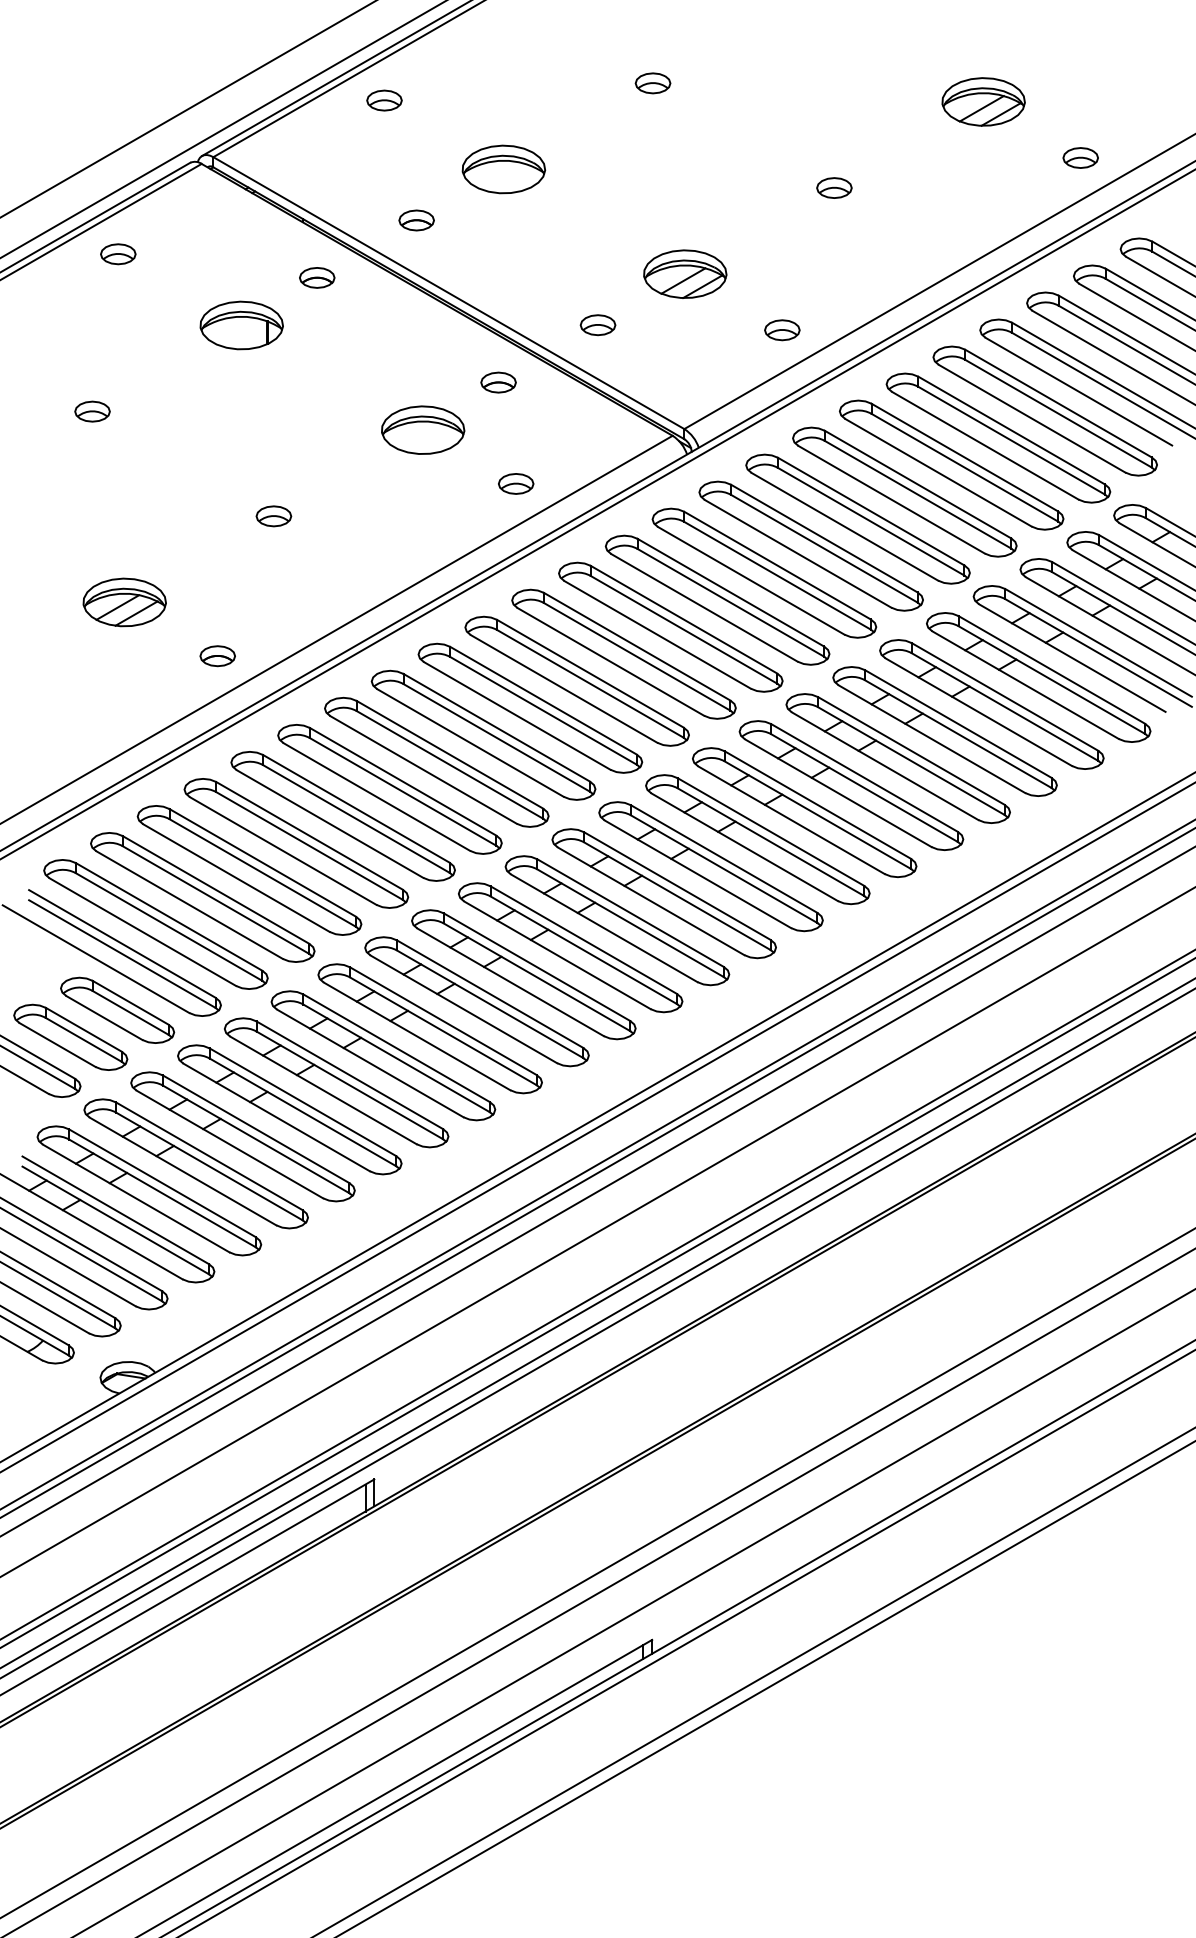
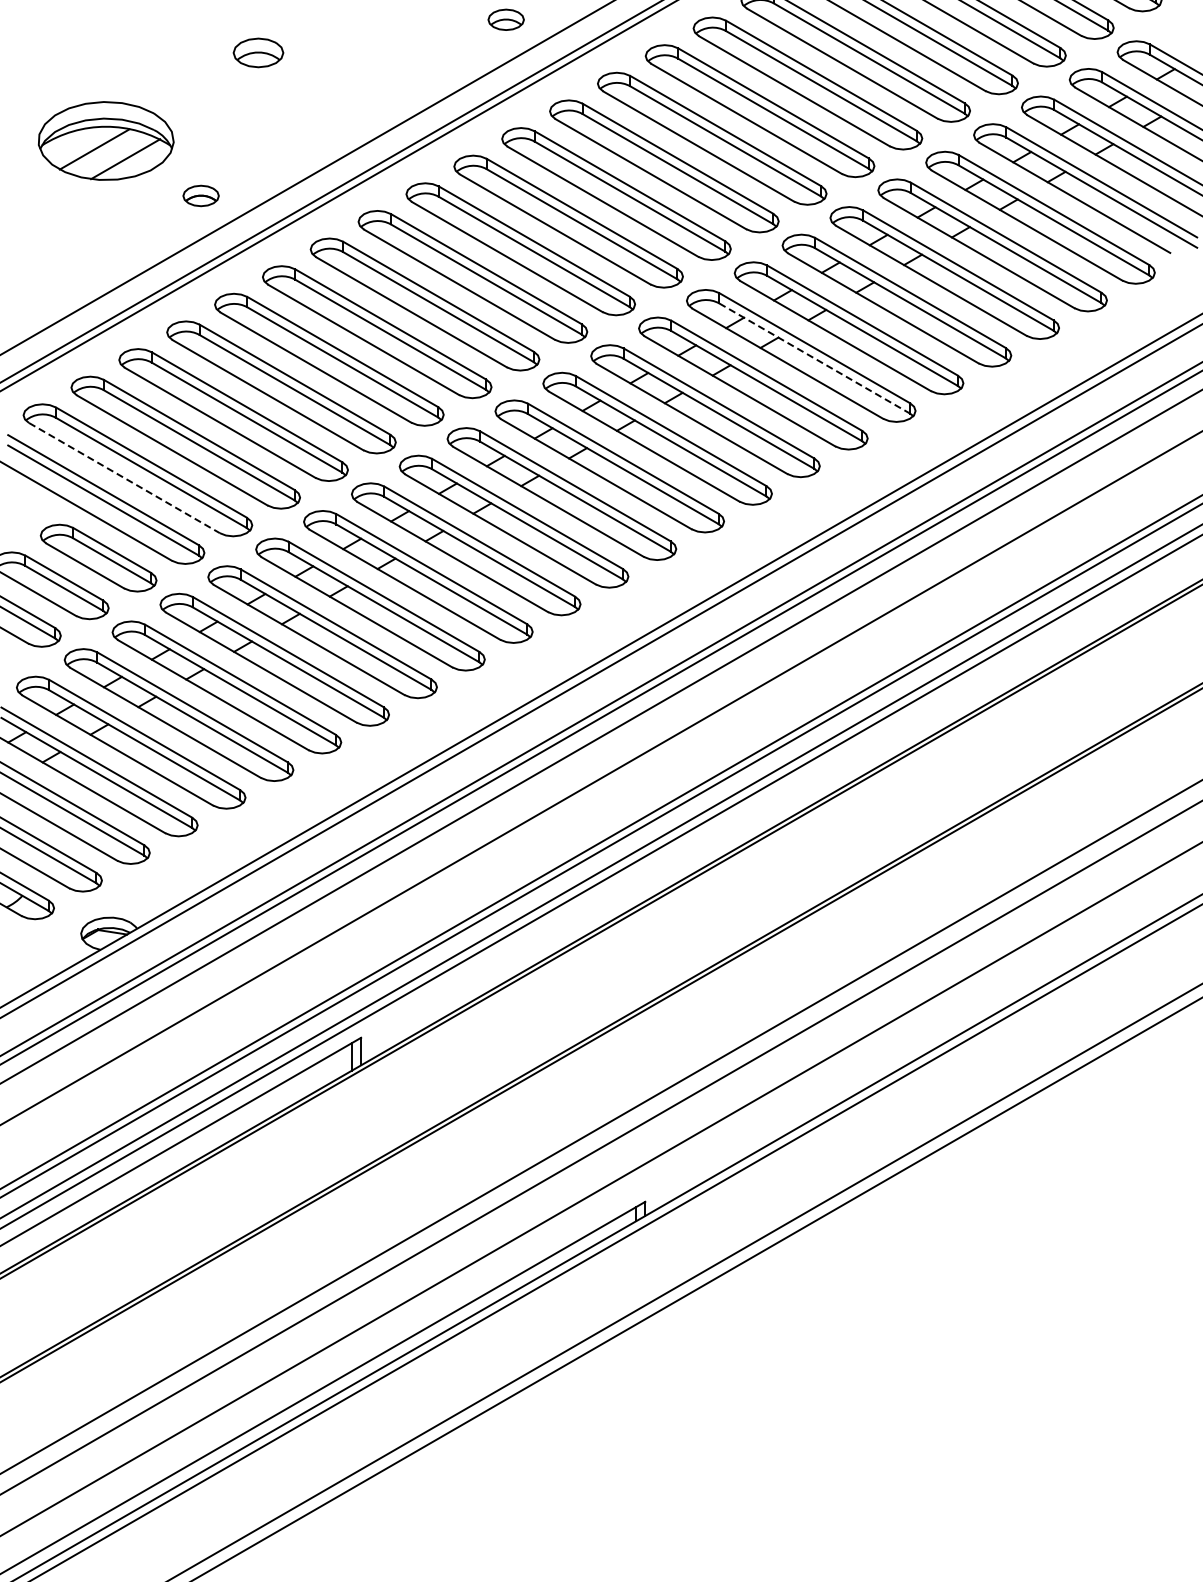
part: (273, 516) -> (258, 53), size x1.4
part: (124, 602) -> (105, 141), size x1.6
line: (817, 815) -> (814, 358), solid -> dashed
line: (142, 932) -> (124, 478), solid -> dashed

